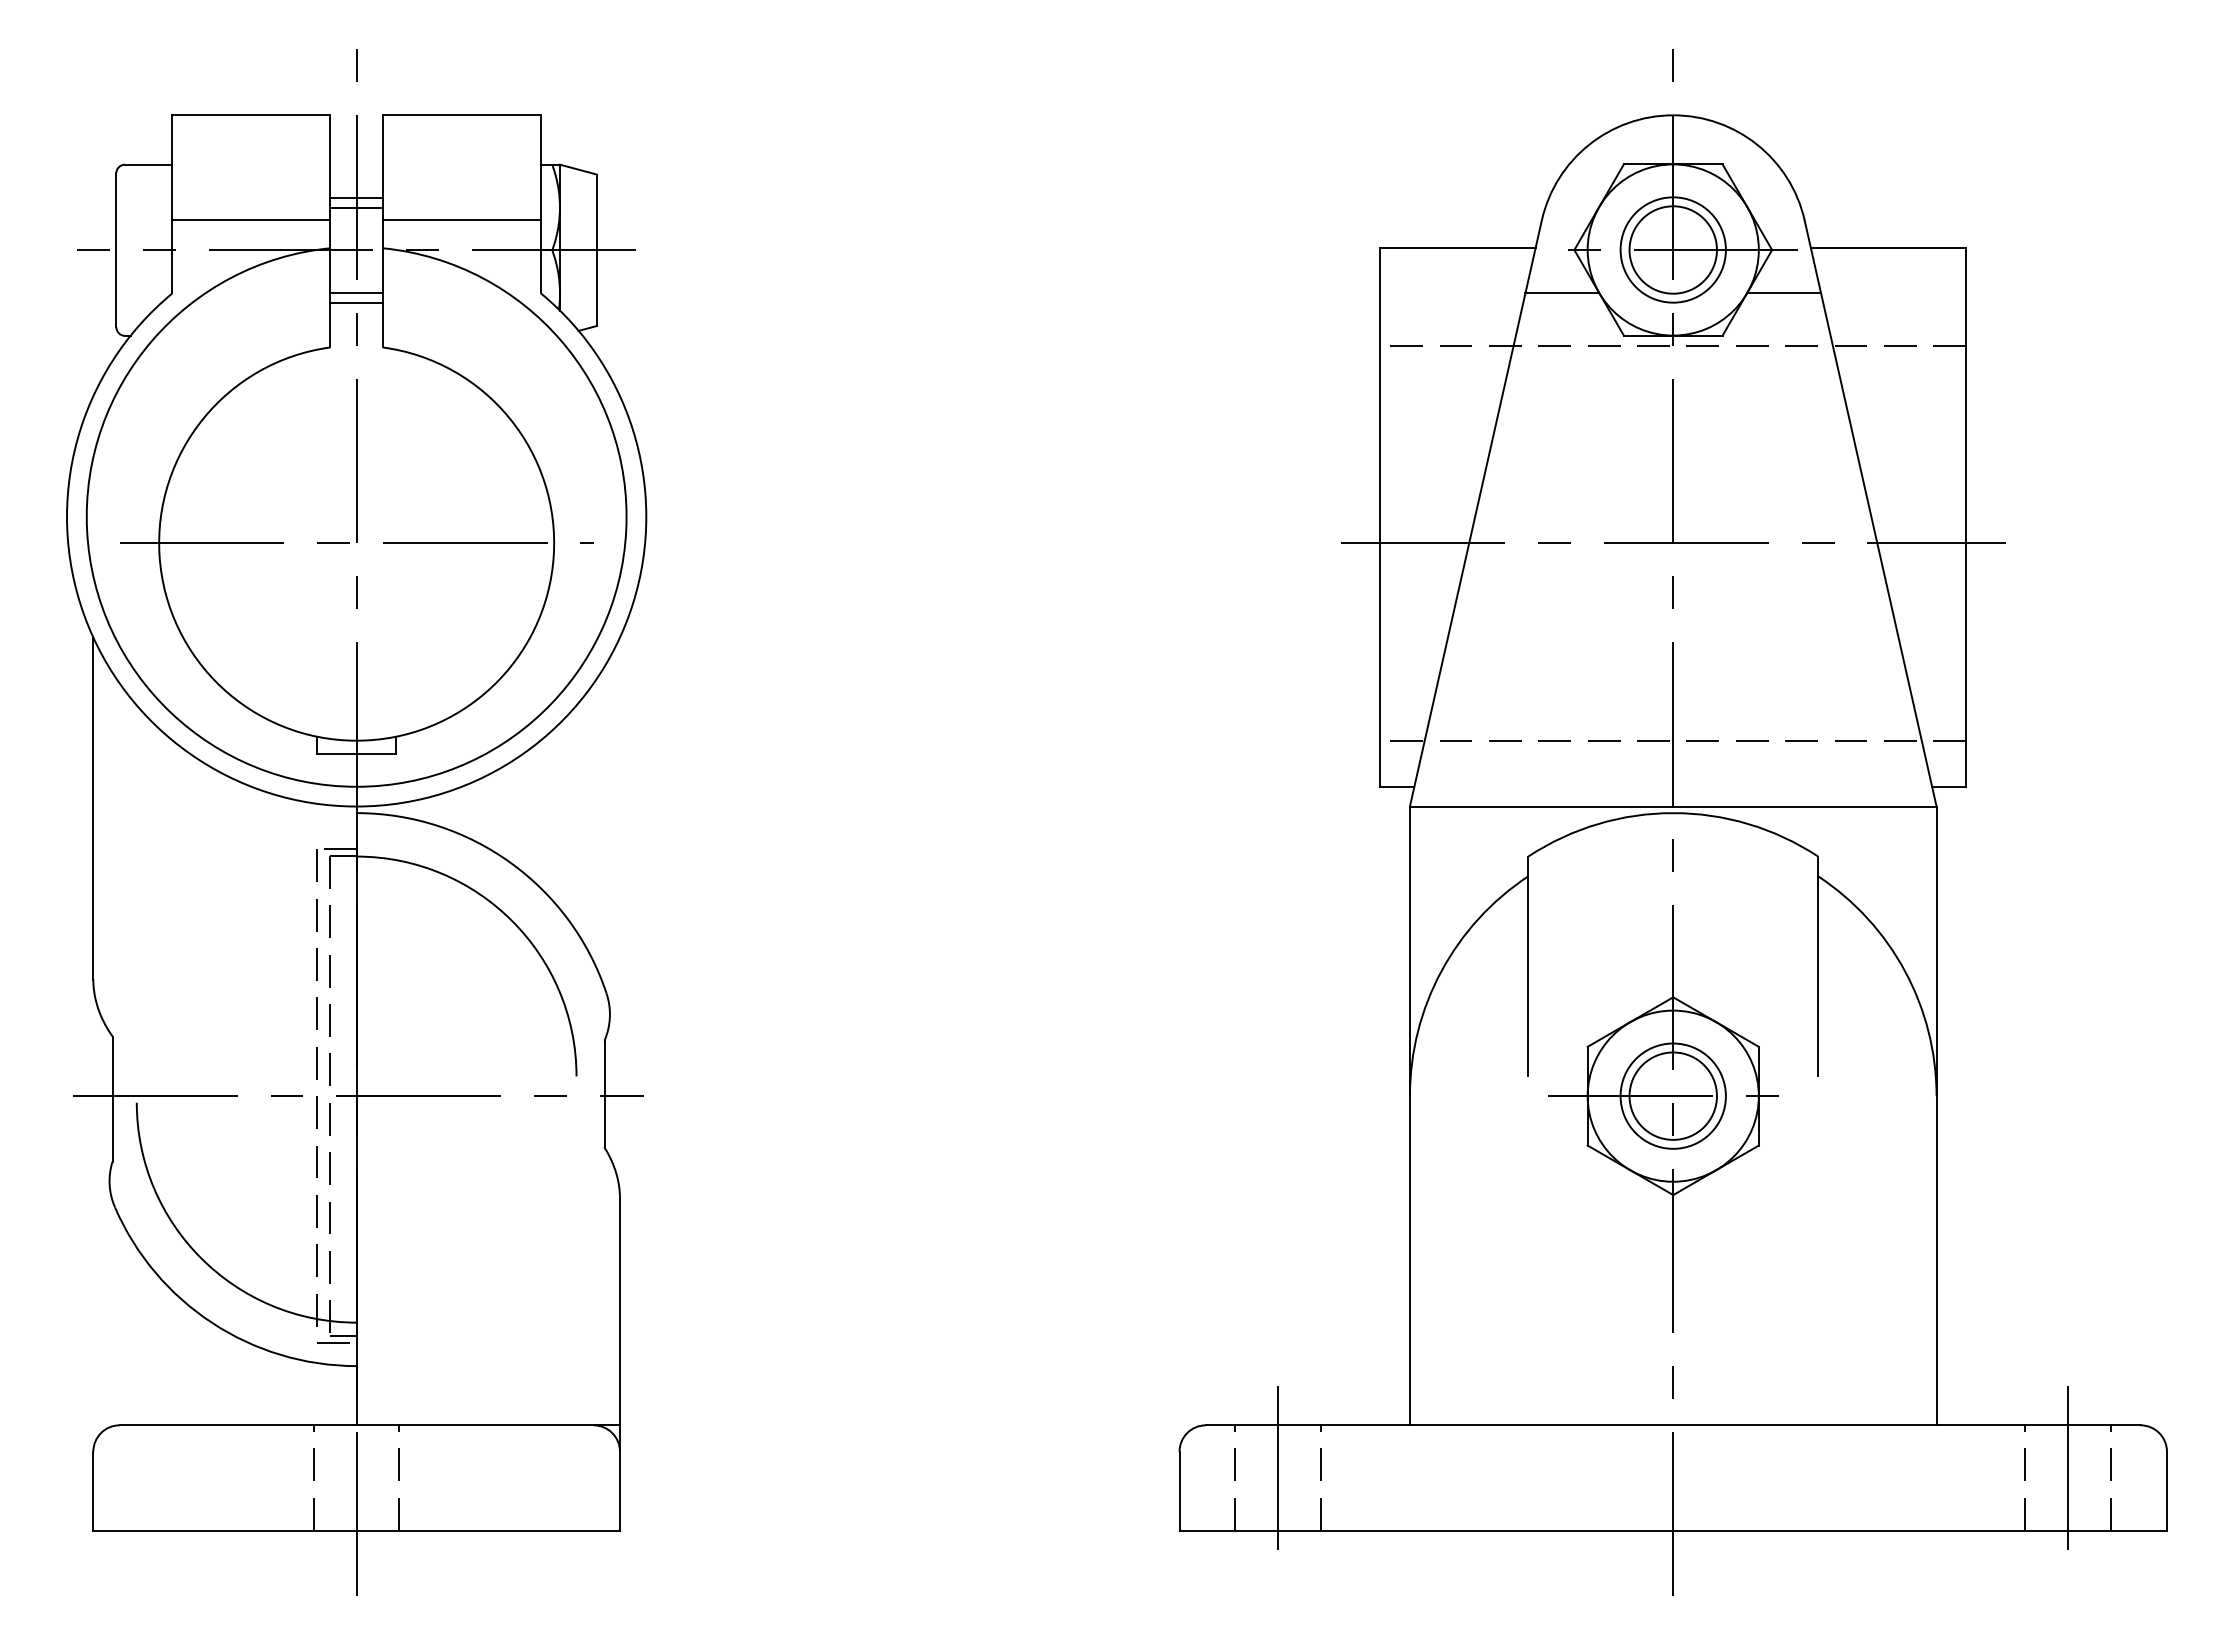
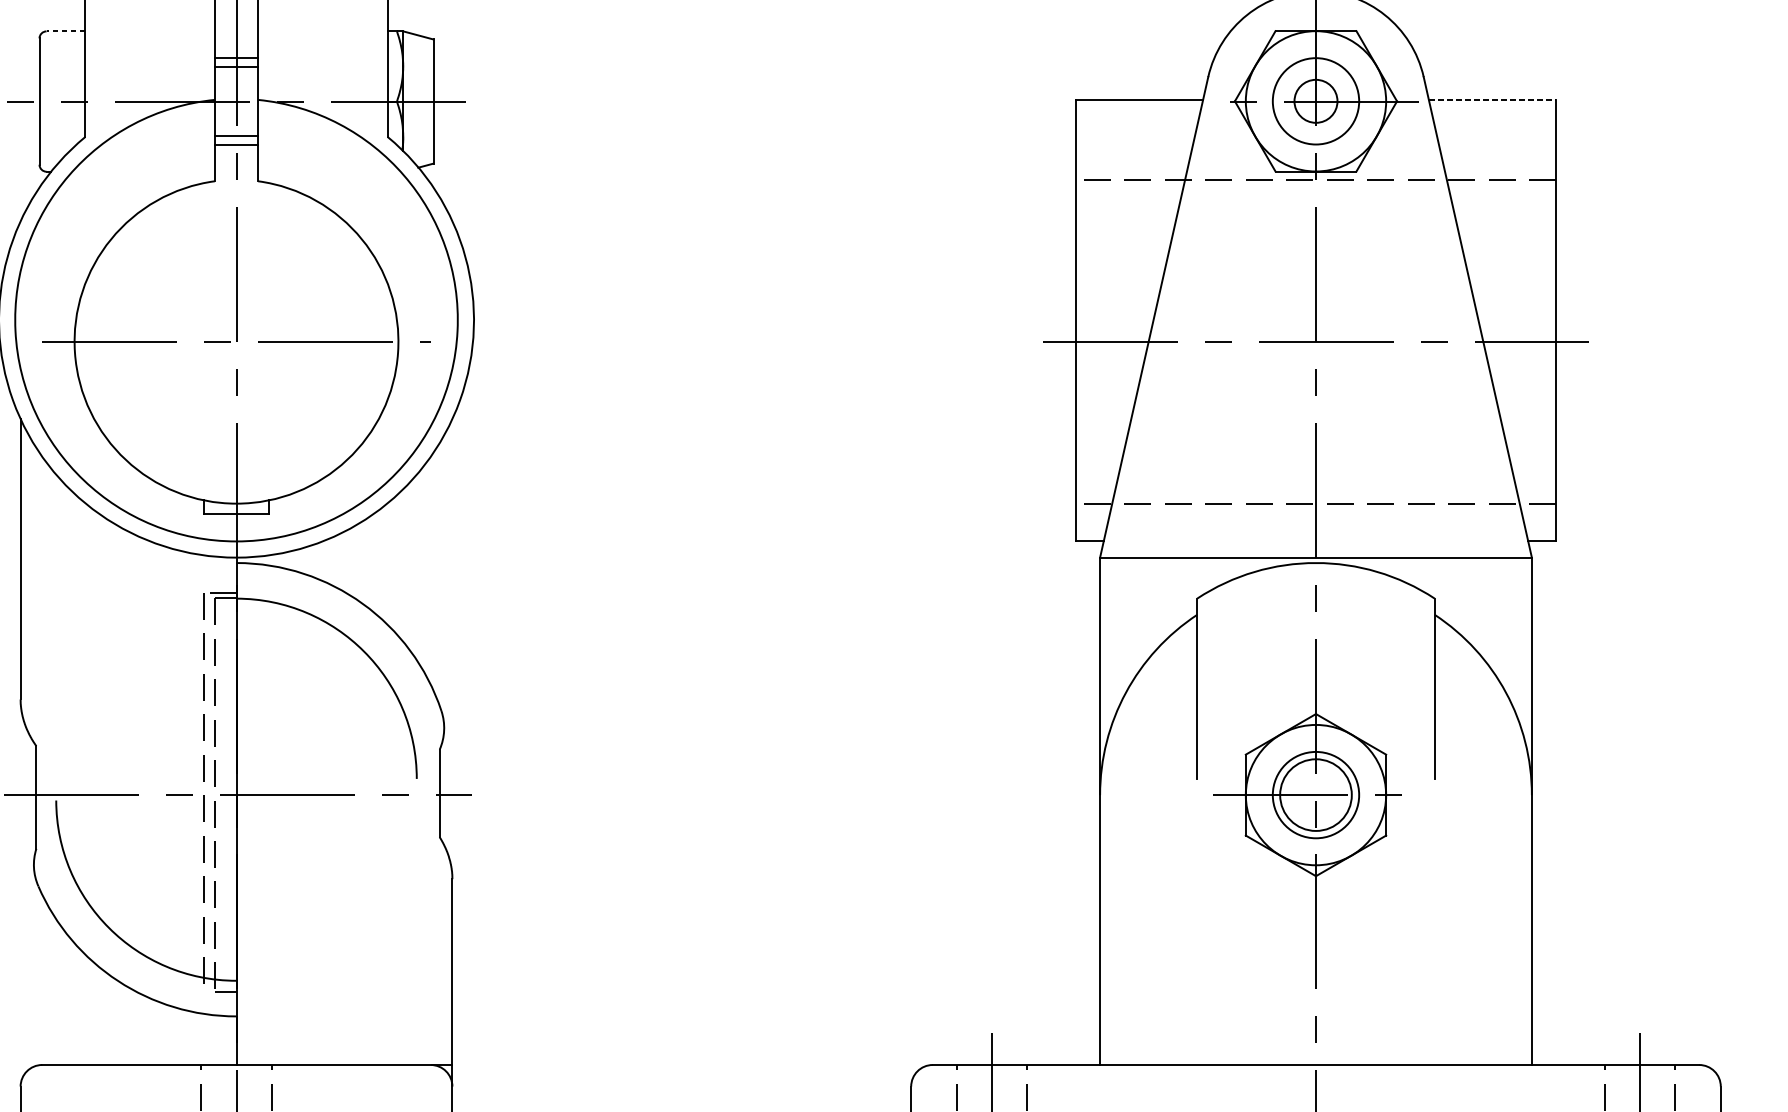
line: (148, 164) -> (65, 31), solid -> dashed
line: (251, 220) -> (150, 77), removed
line: (461, 220) -> (322, 77), removed
line: (1888, 248) -> (1492, 100), solid -> dashed
circle: (1672, 249) -> (1315, 100), size x0.6
line: (1562, 293) -> (1225, 136), removed
line: (1784, 293) -> (1407, 136), removed
line: (336, 1343) -> (219, 997), removed

